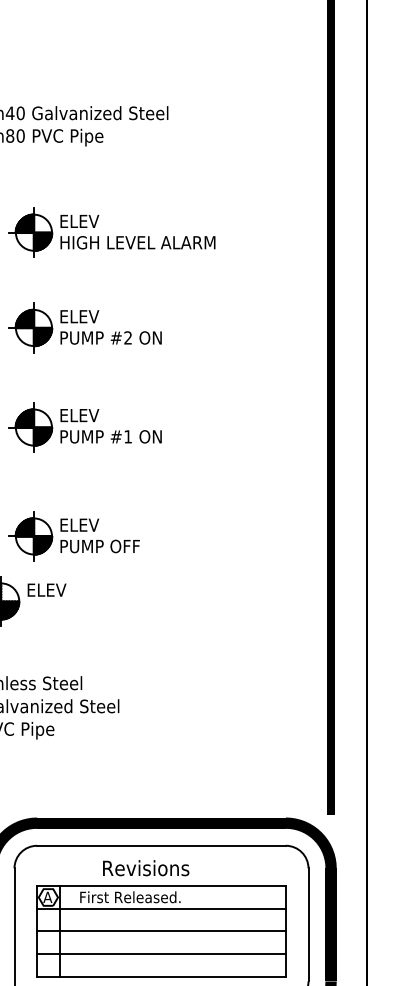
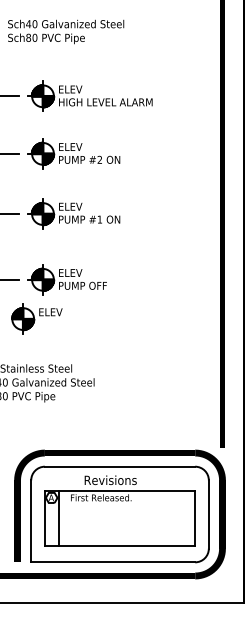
line: (160, 908) -> (119, 504), removed
line: (160, 931) -> (119, 518), removed
line: (160, 954) -> (119, 532), removed

